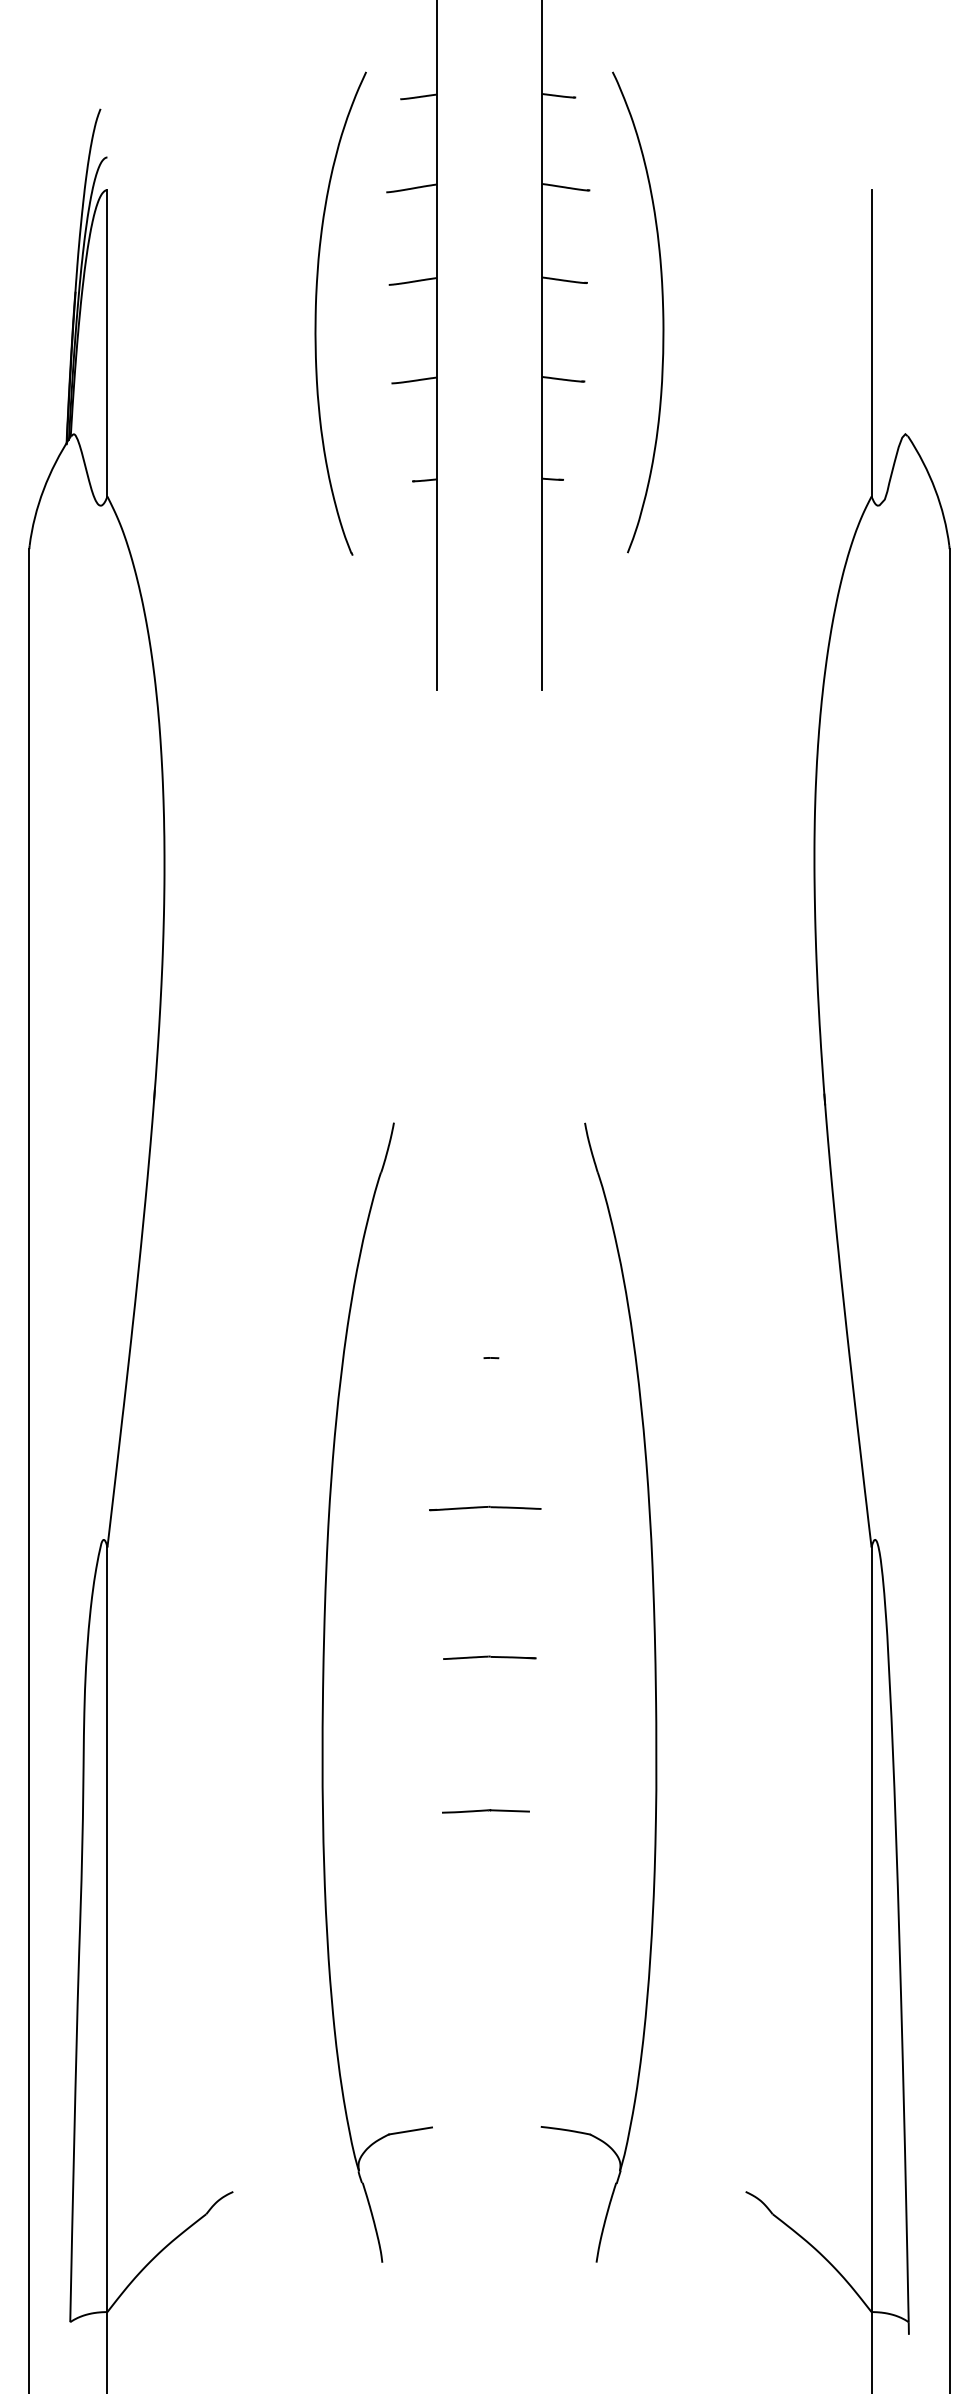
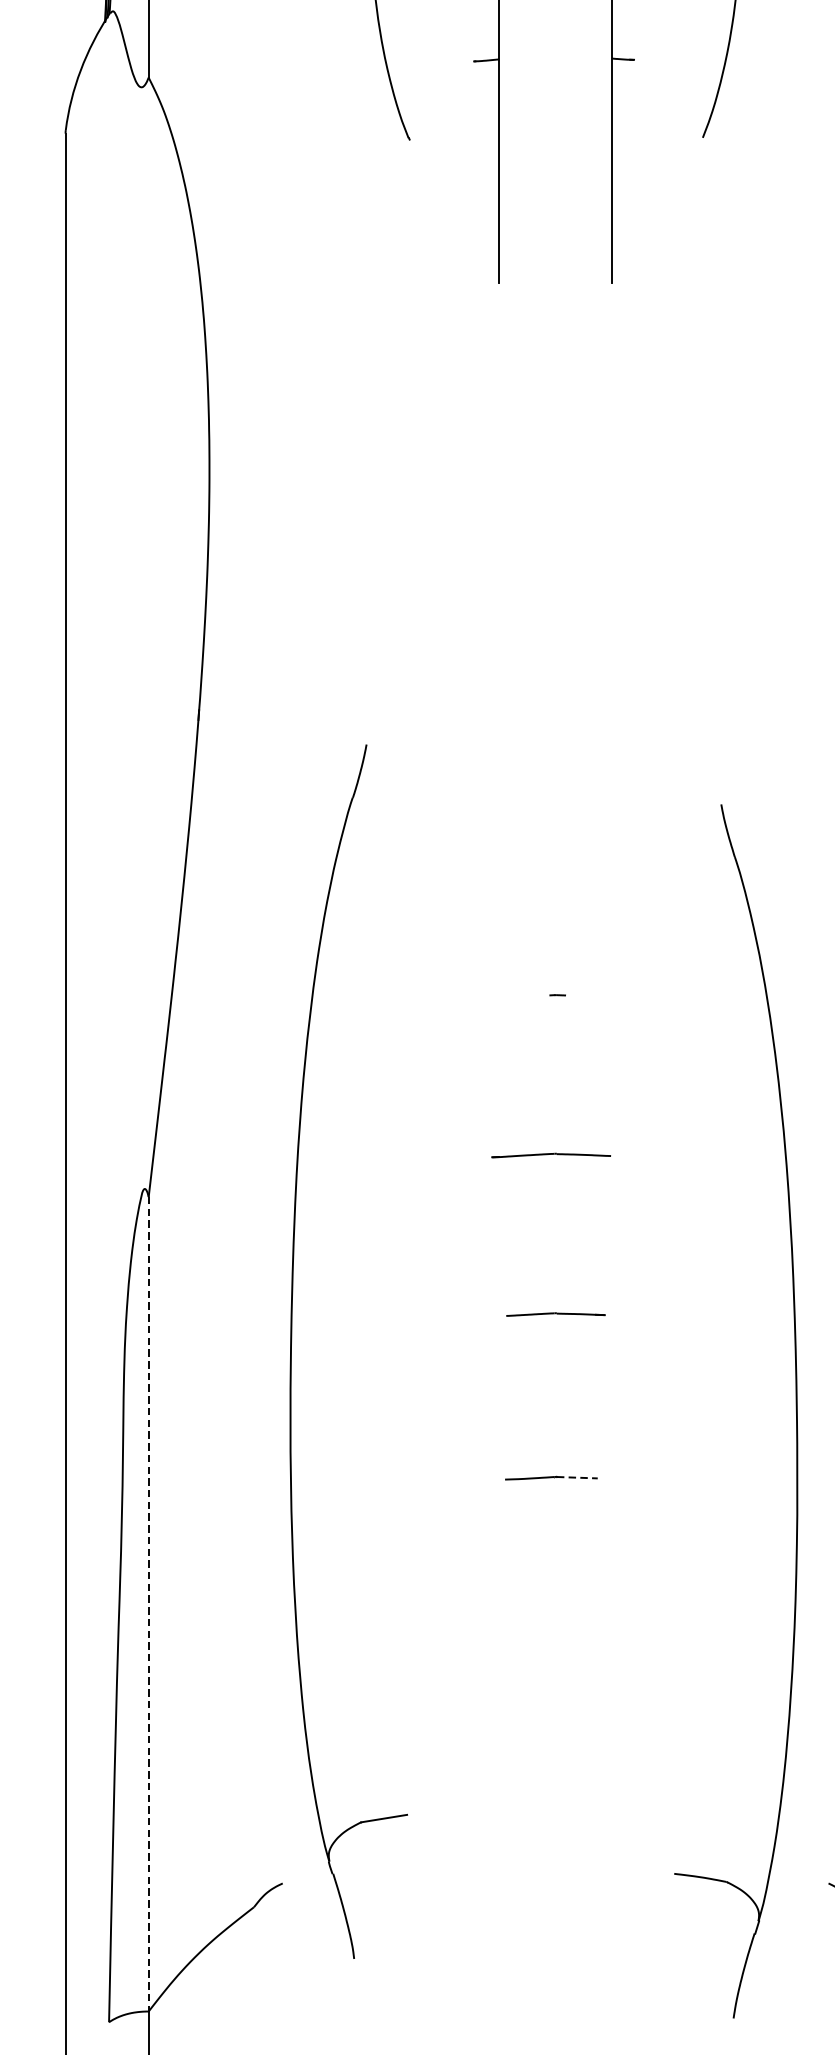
part: (324, 1683) -> (292, 1341), moved
part: (654, 1685) -> (795, 1403), moved
line: (510, 1810) -> (578, 1477), solid -> dashed
line: (107, 1930) -> (148, 1605), solid -> dashed

